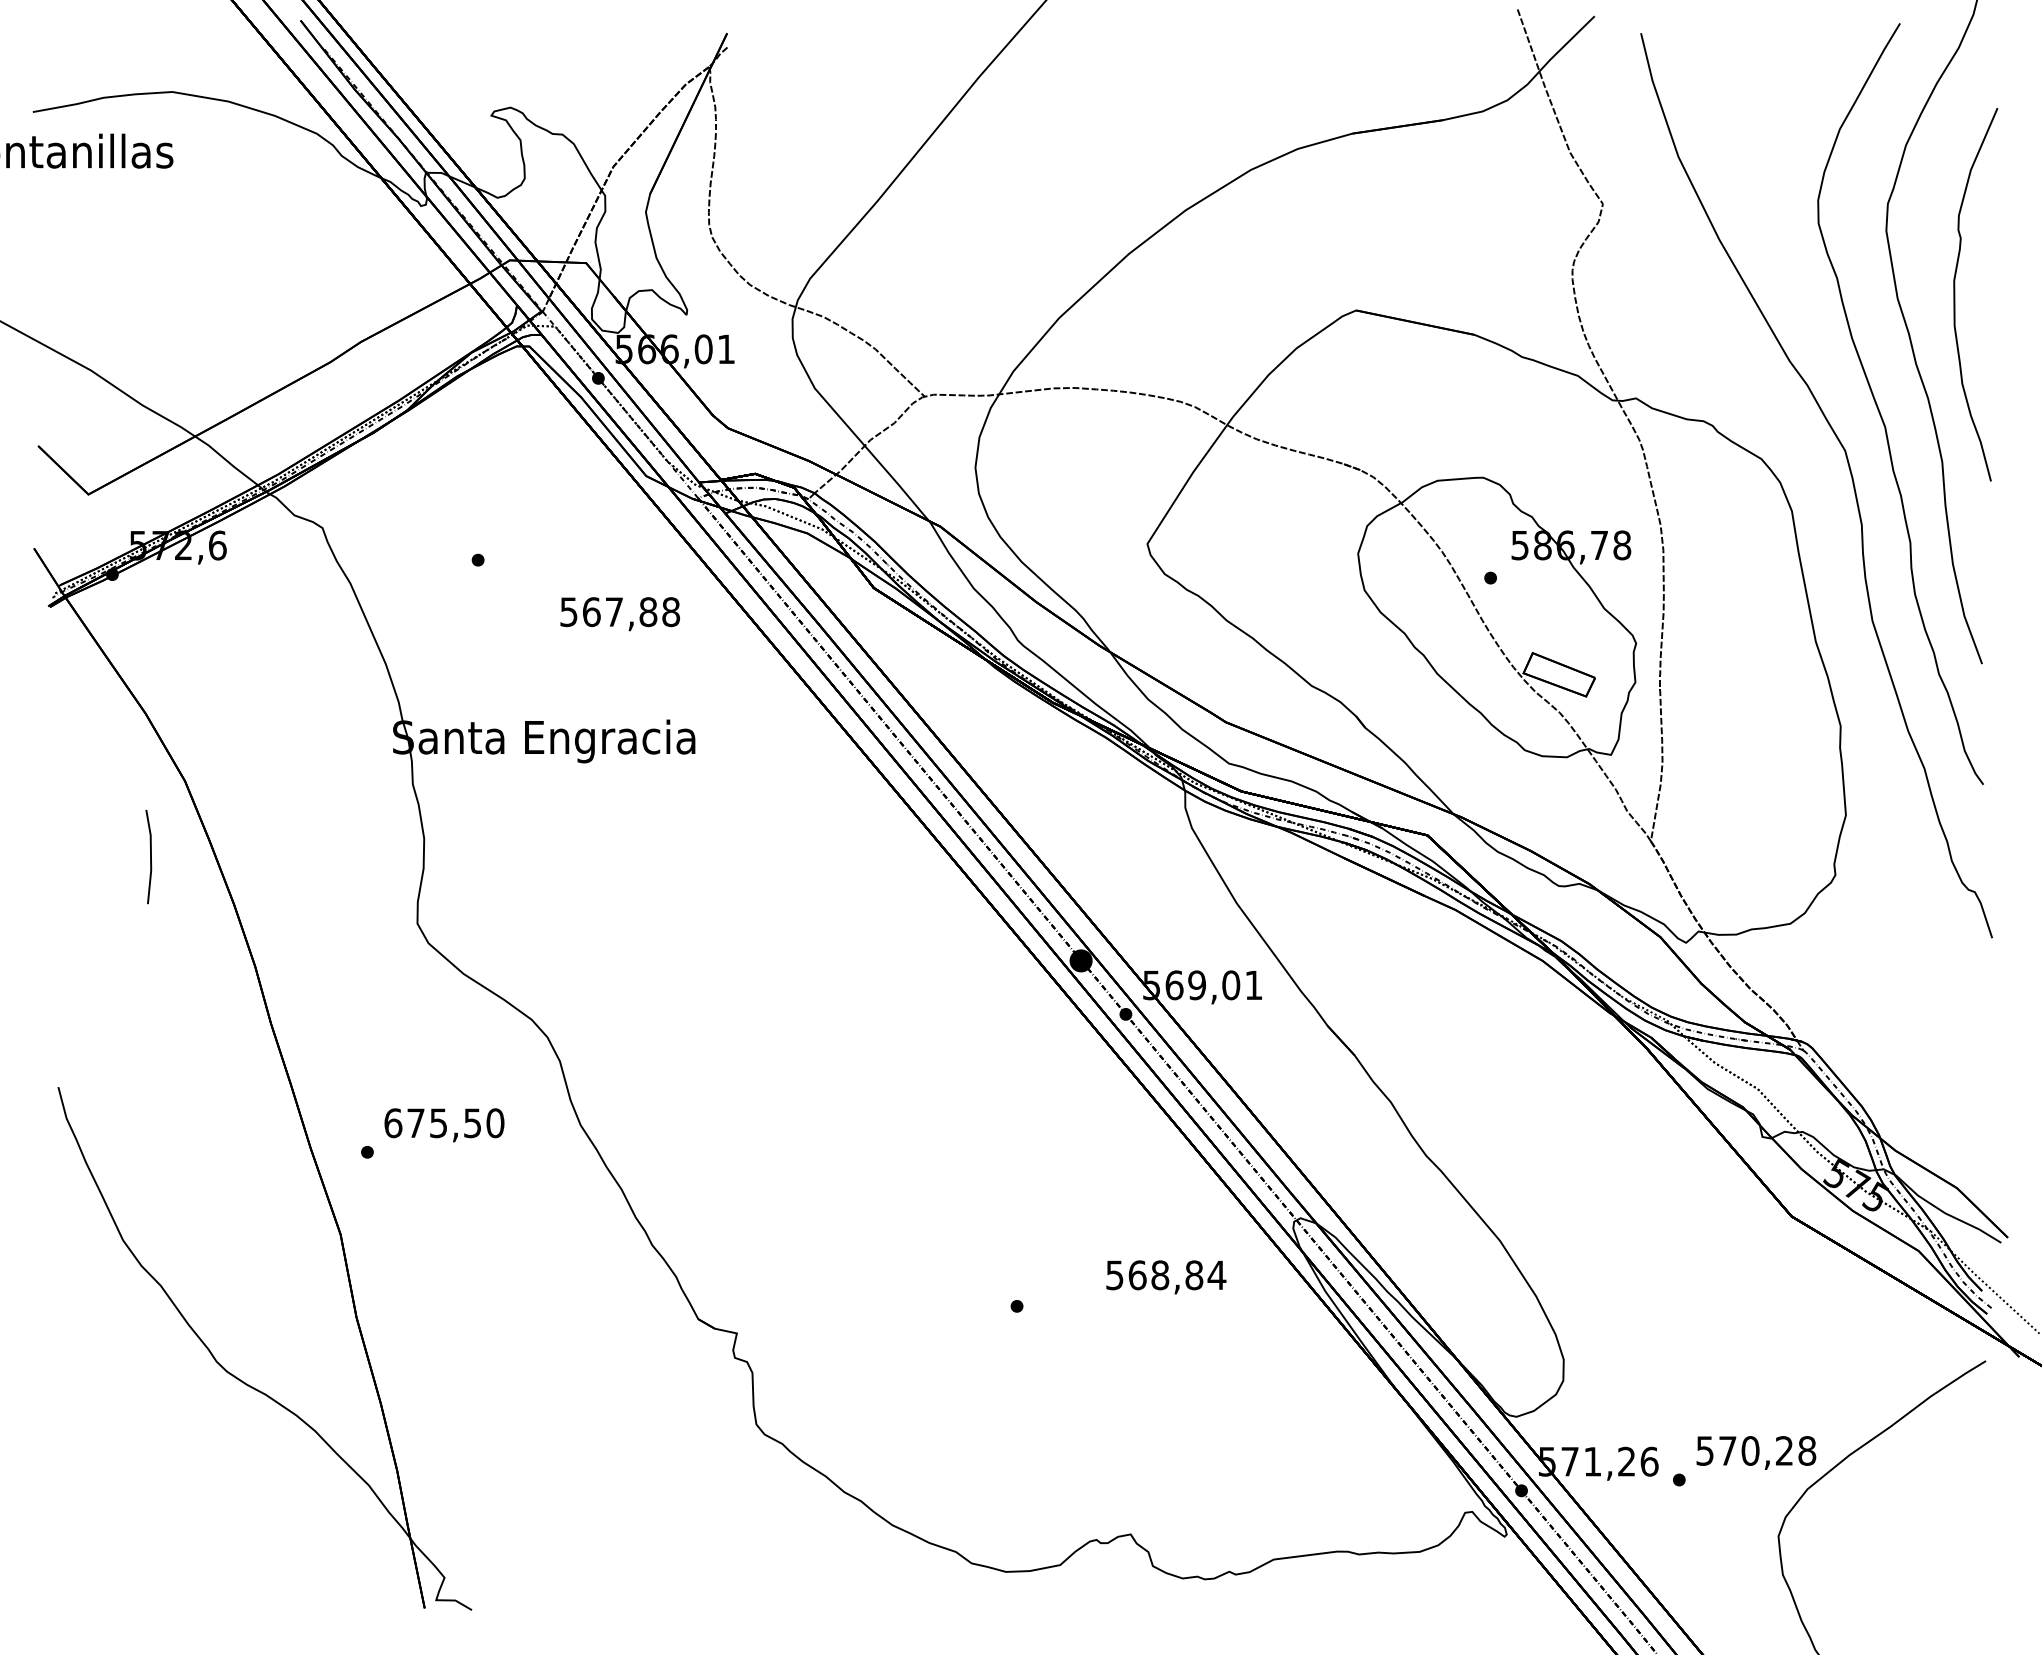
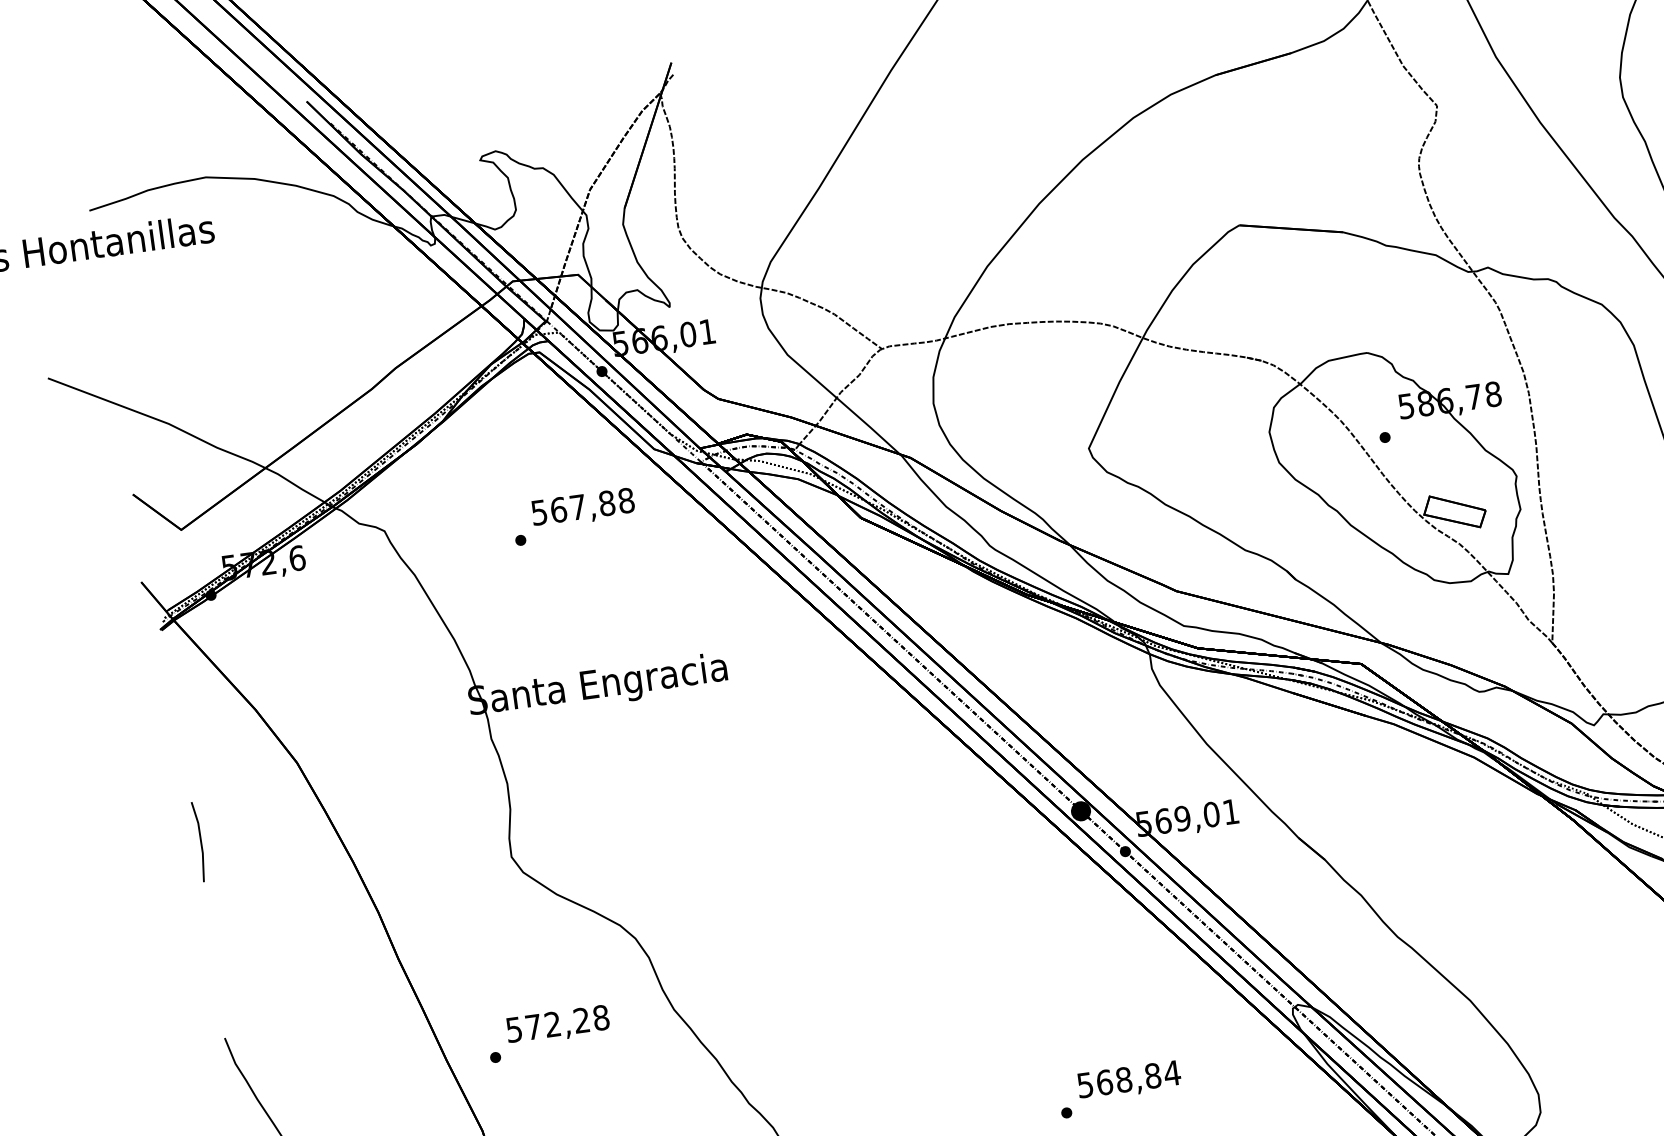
text: (620, 614) -> (583, 508), moved
line: (150, 856) -> (200, 841), moved
text: (444, 1123) -> (557, 1024), 675,50 -> 572,28
text: (1166, 1277) -> (1129, 1081), moved

